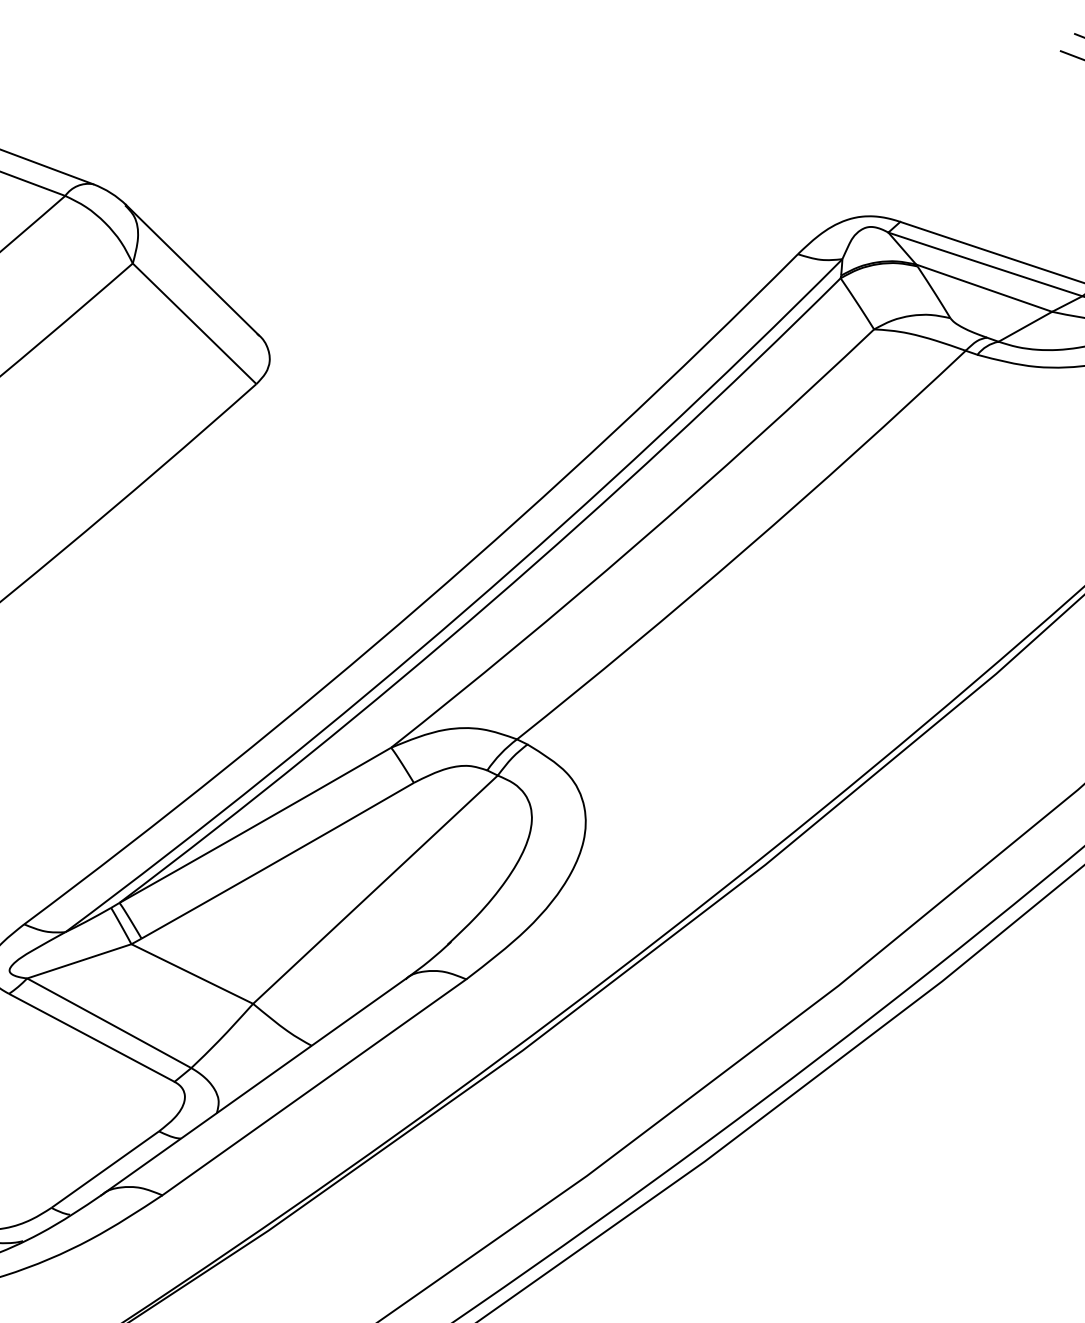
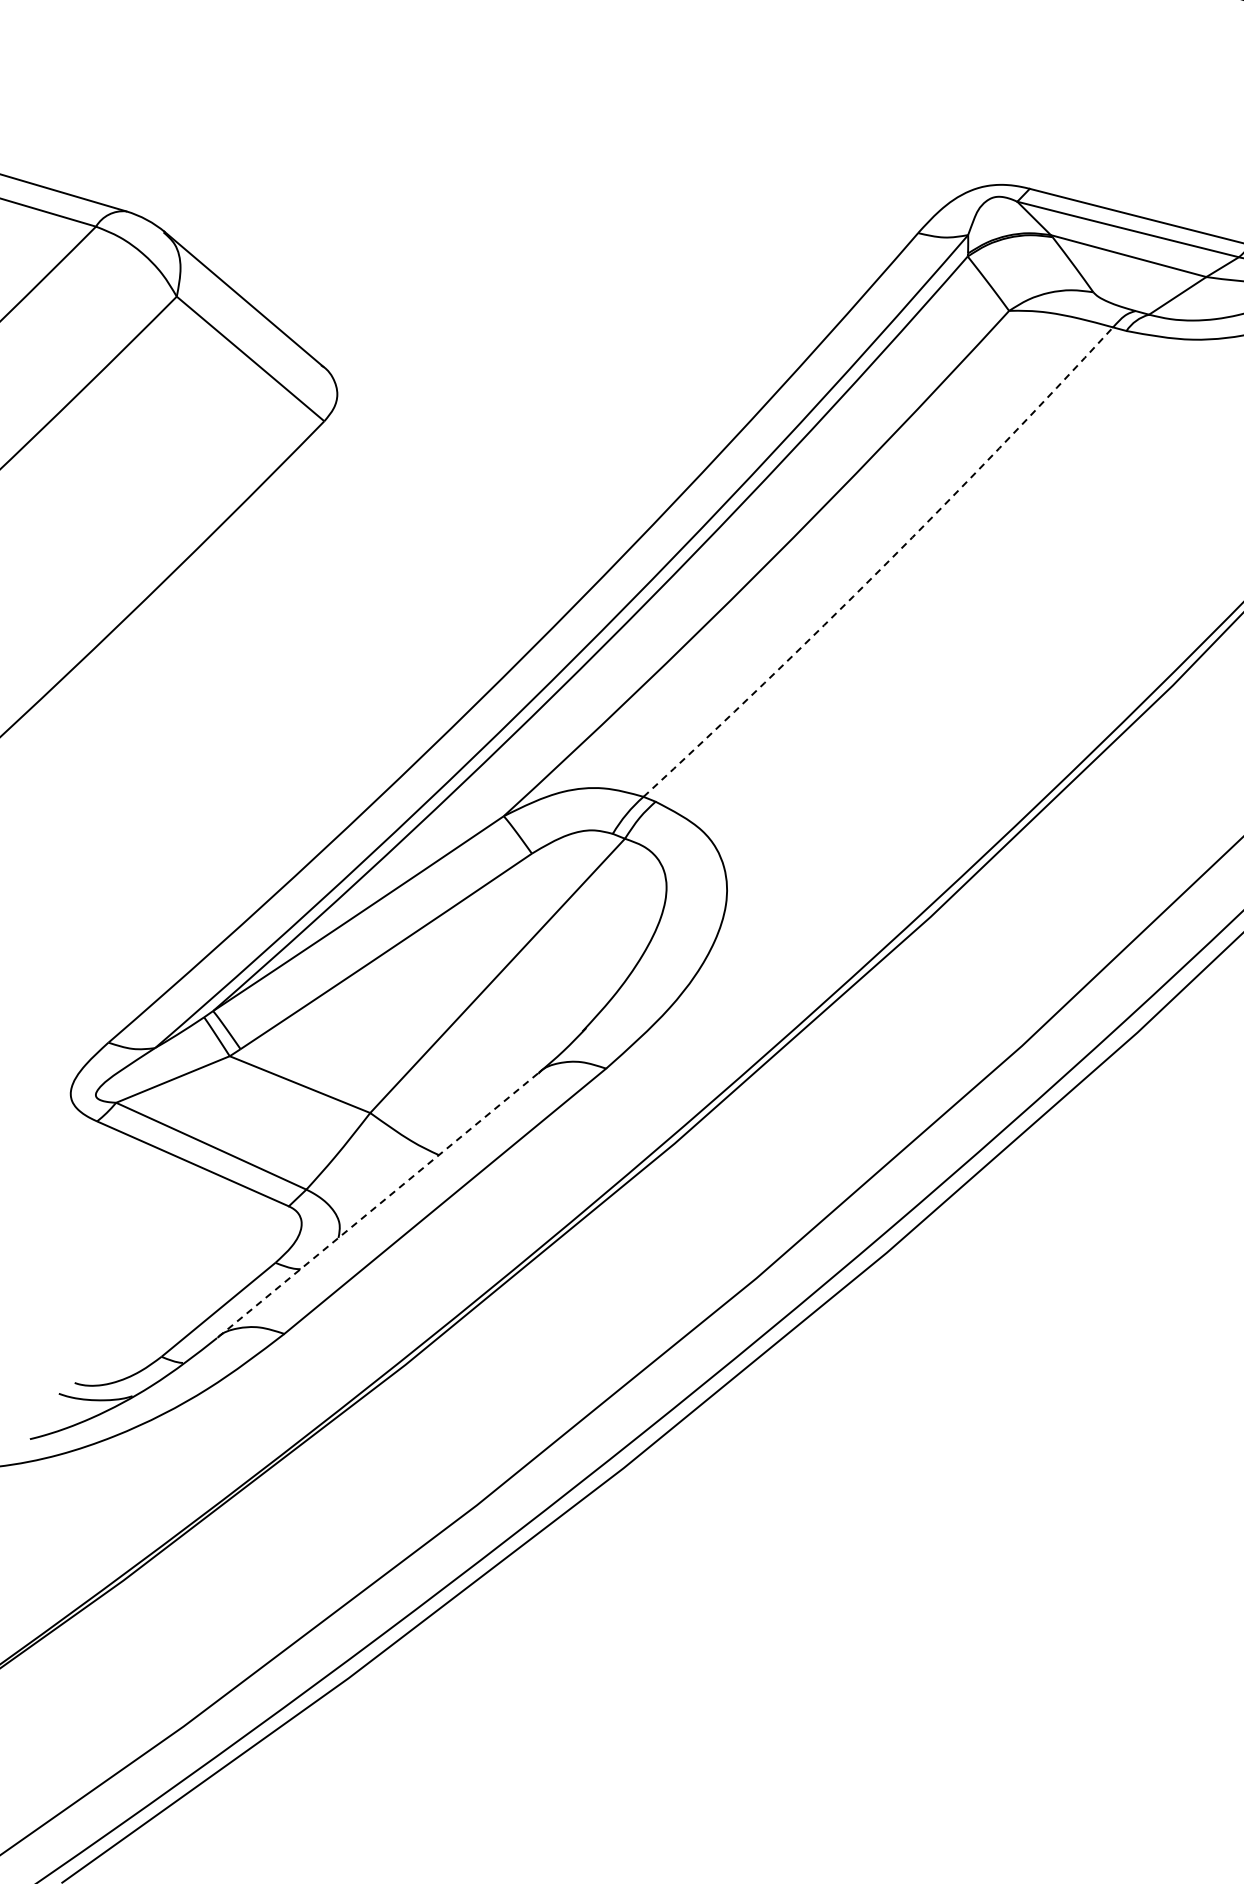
arc: (745, 549) -> (883, 566), solid -> dashed
line: (253, 1087) -> (377, 1206), solid -> dashed

